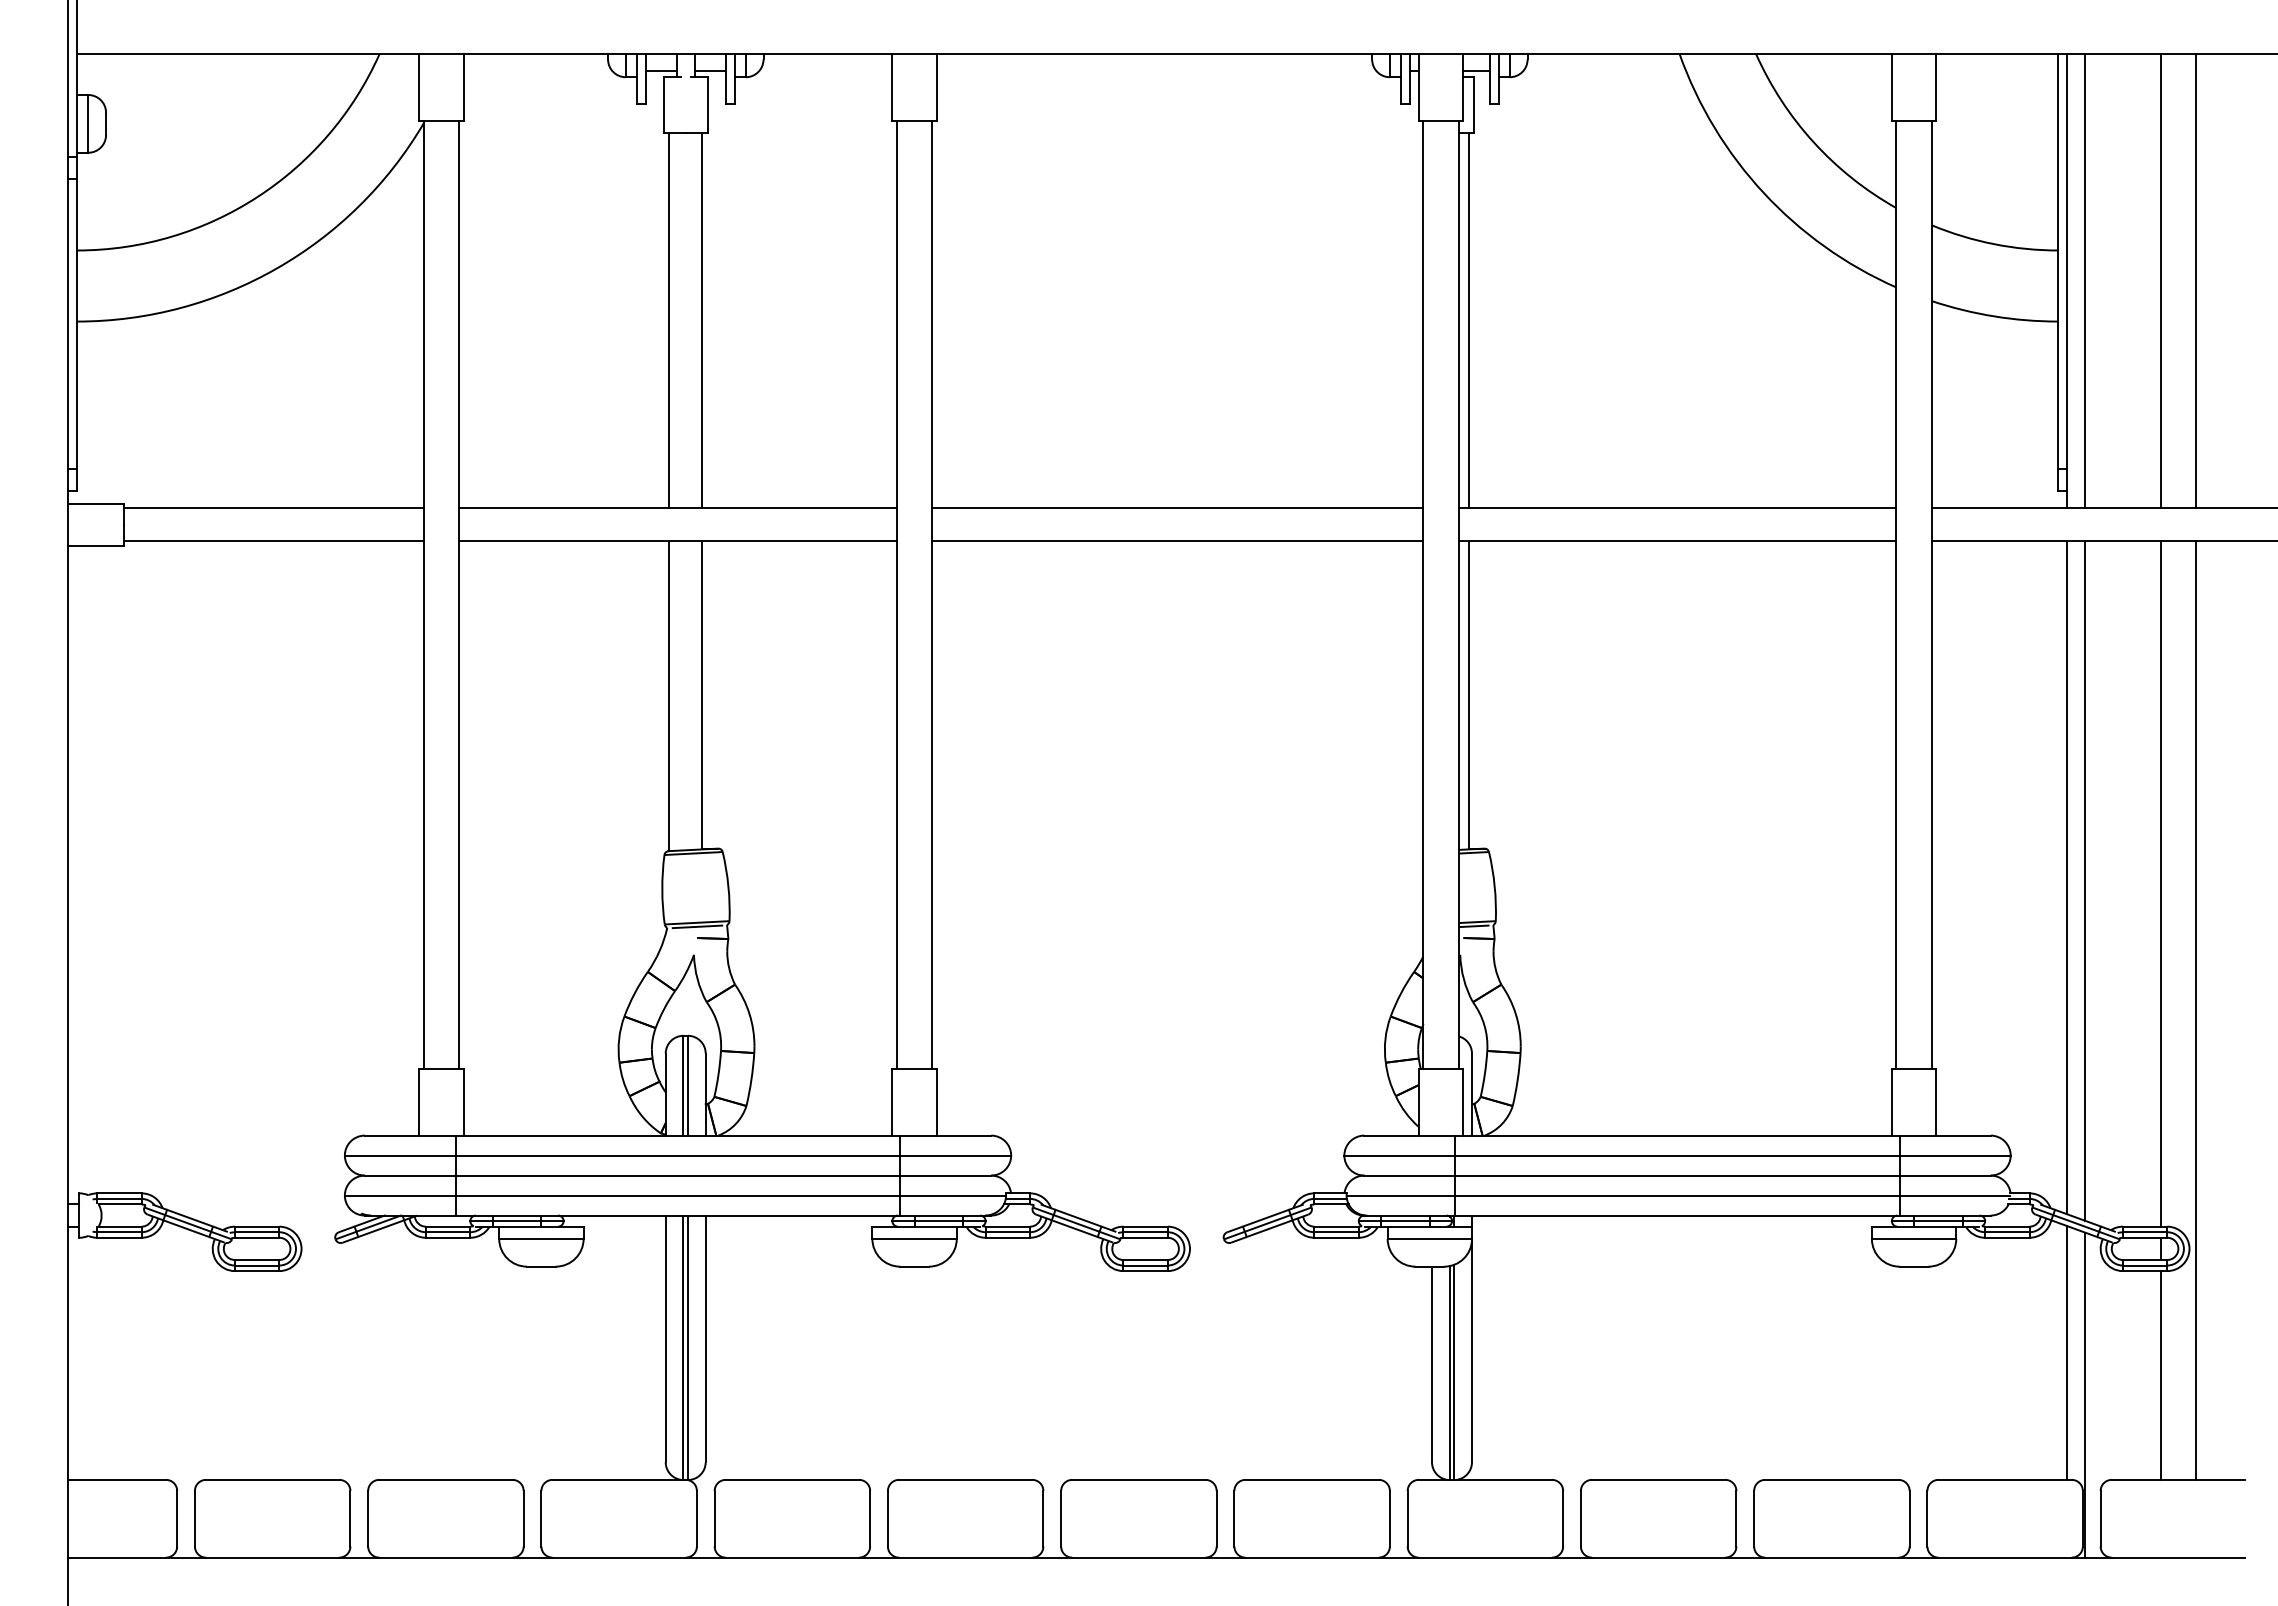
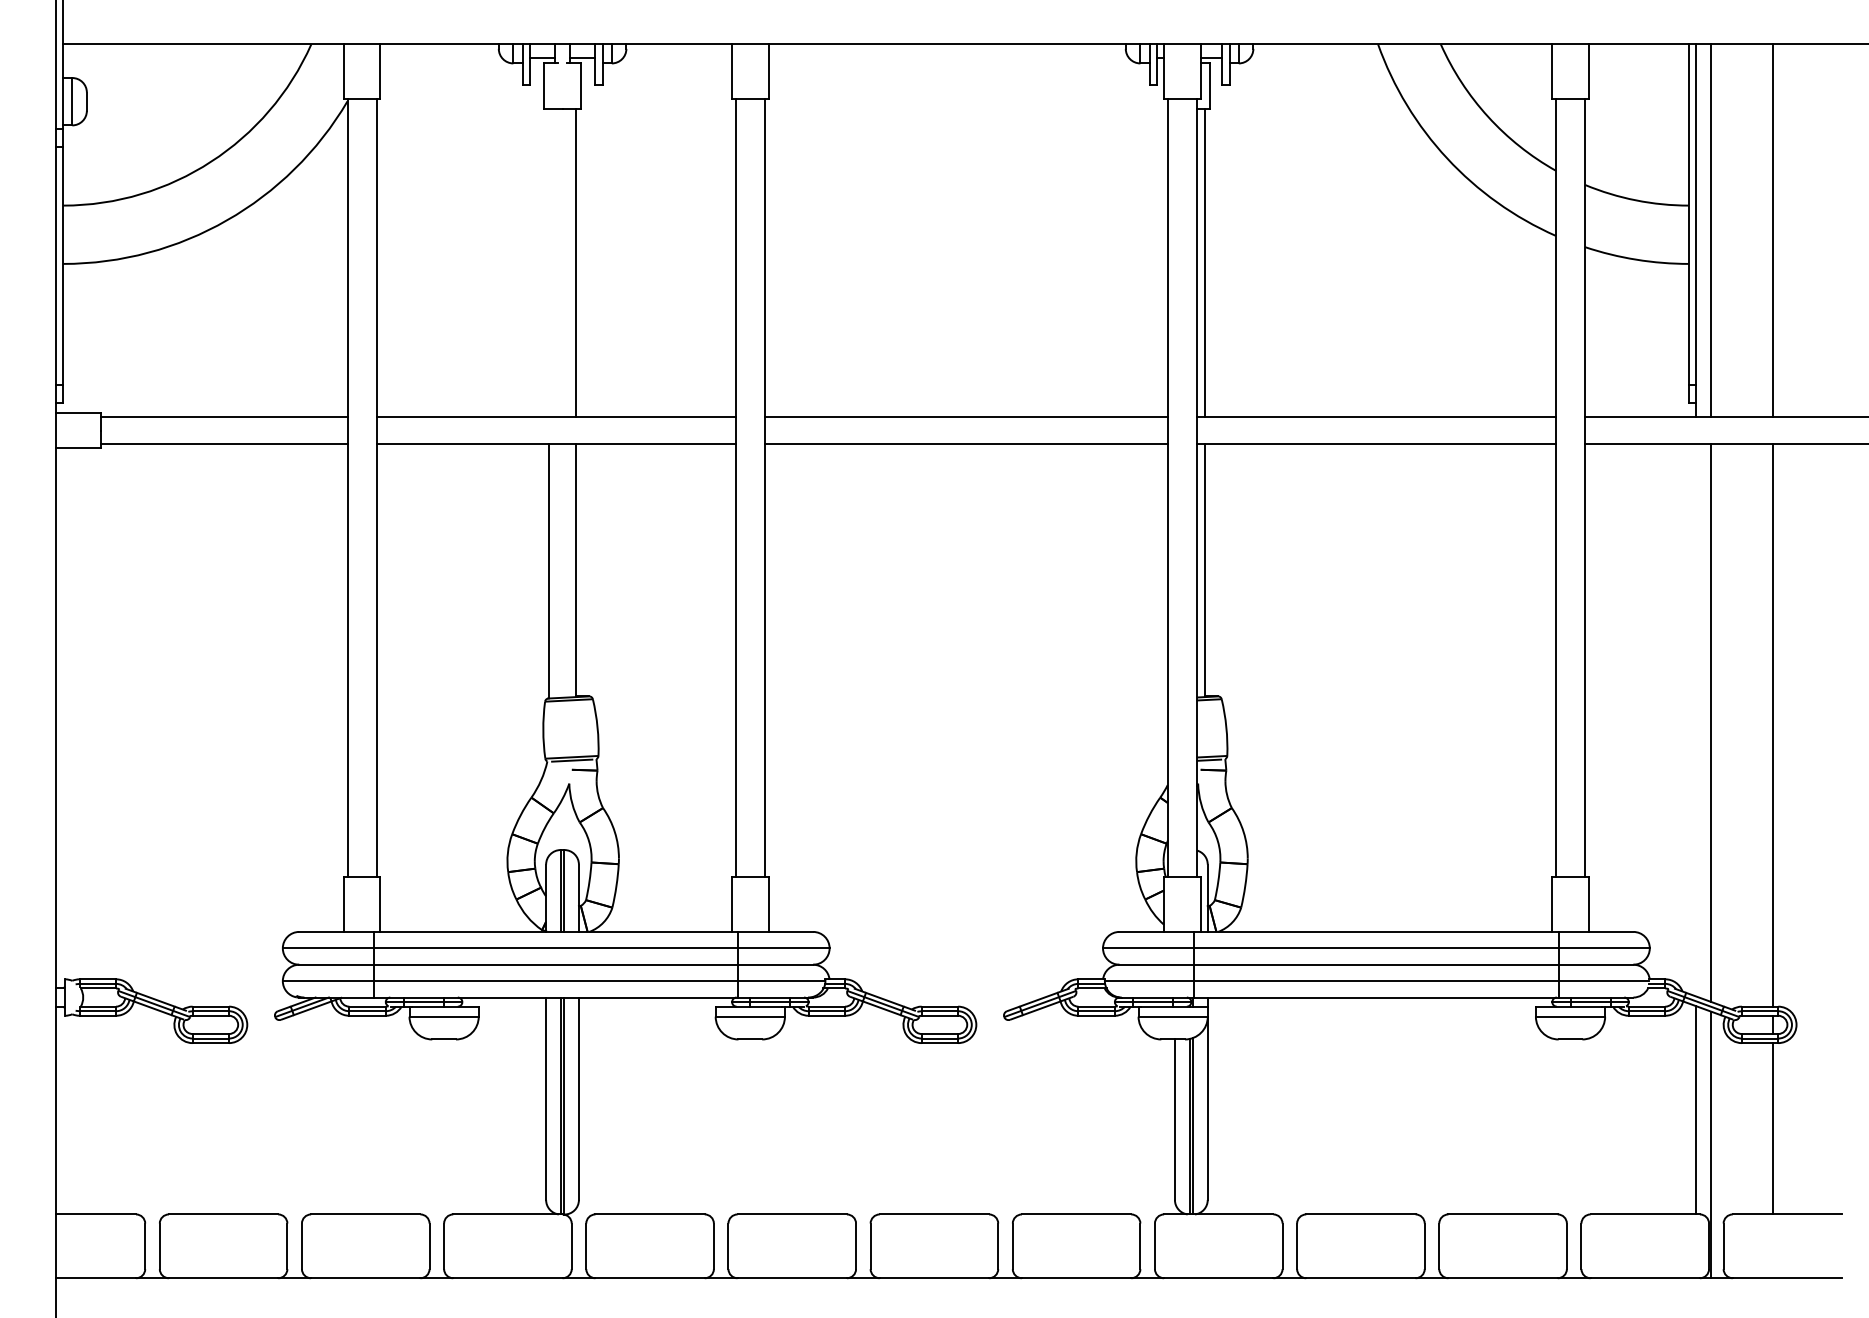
line: (2196, 280) -> (1802, 230), removed
line: (669, 320) -> (549, 263), removed
line: (2067, 877) -> (1696, 720), removed
line: (2196, 1010) -> (1802, 829), removed

